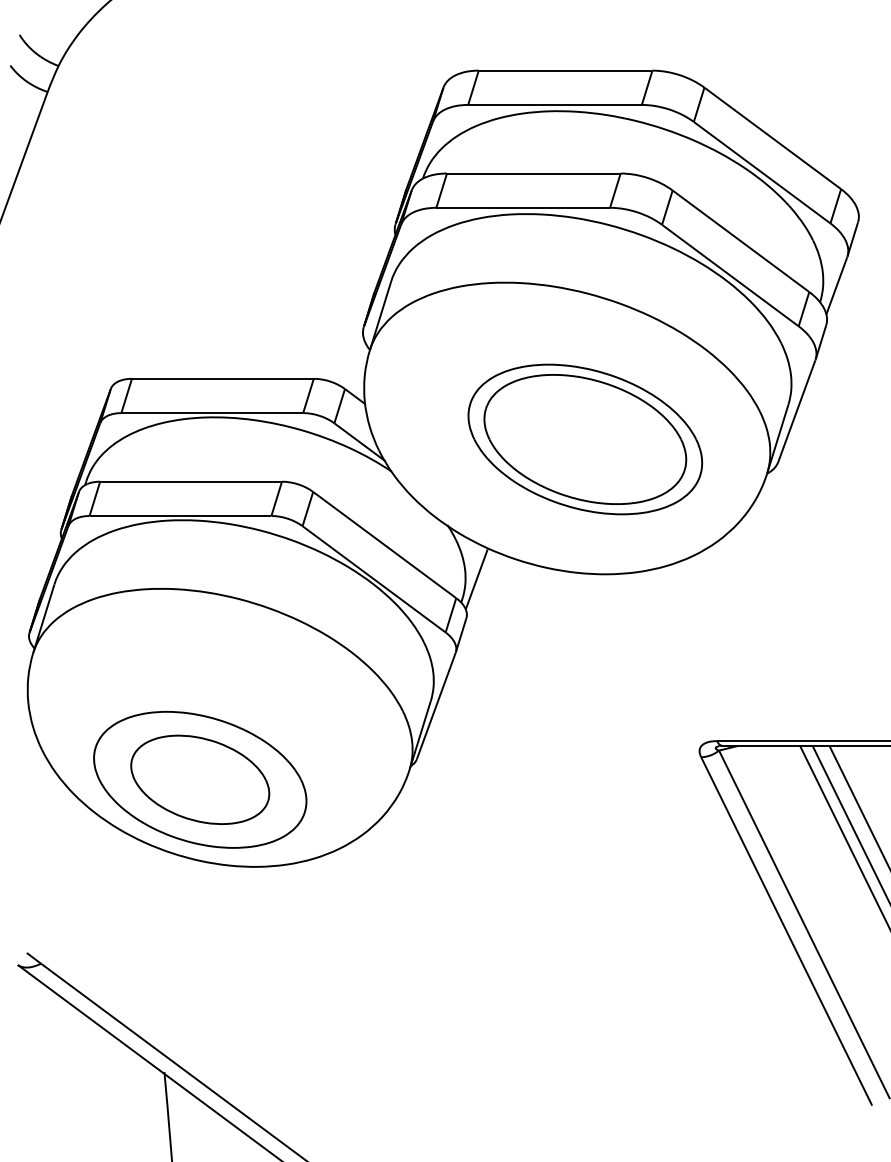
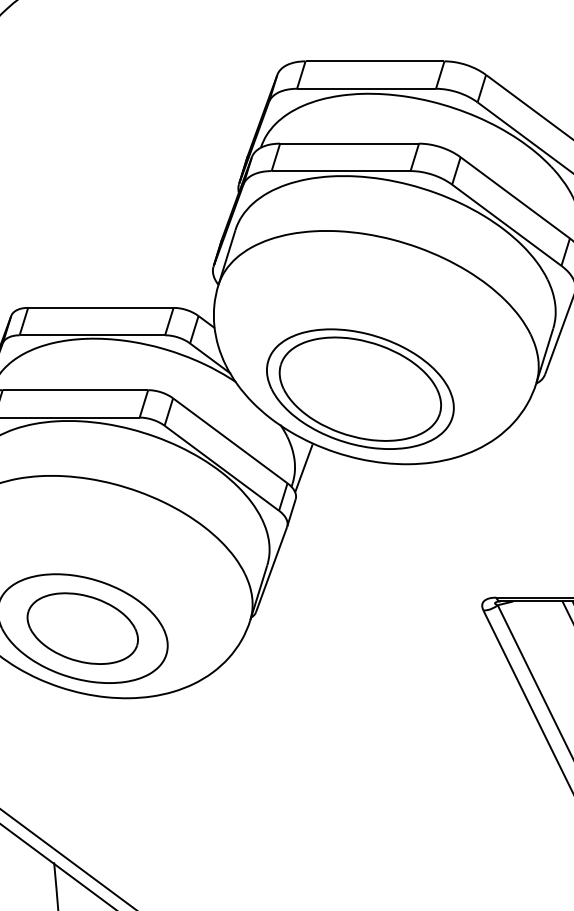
part: (585, 439) -> (360, 389), moved

